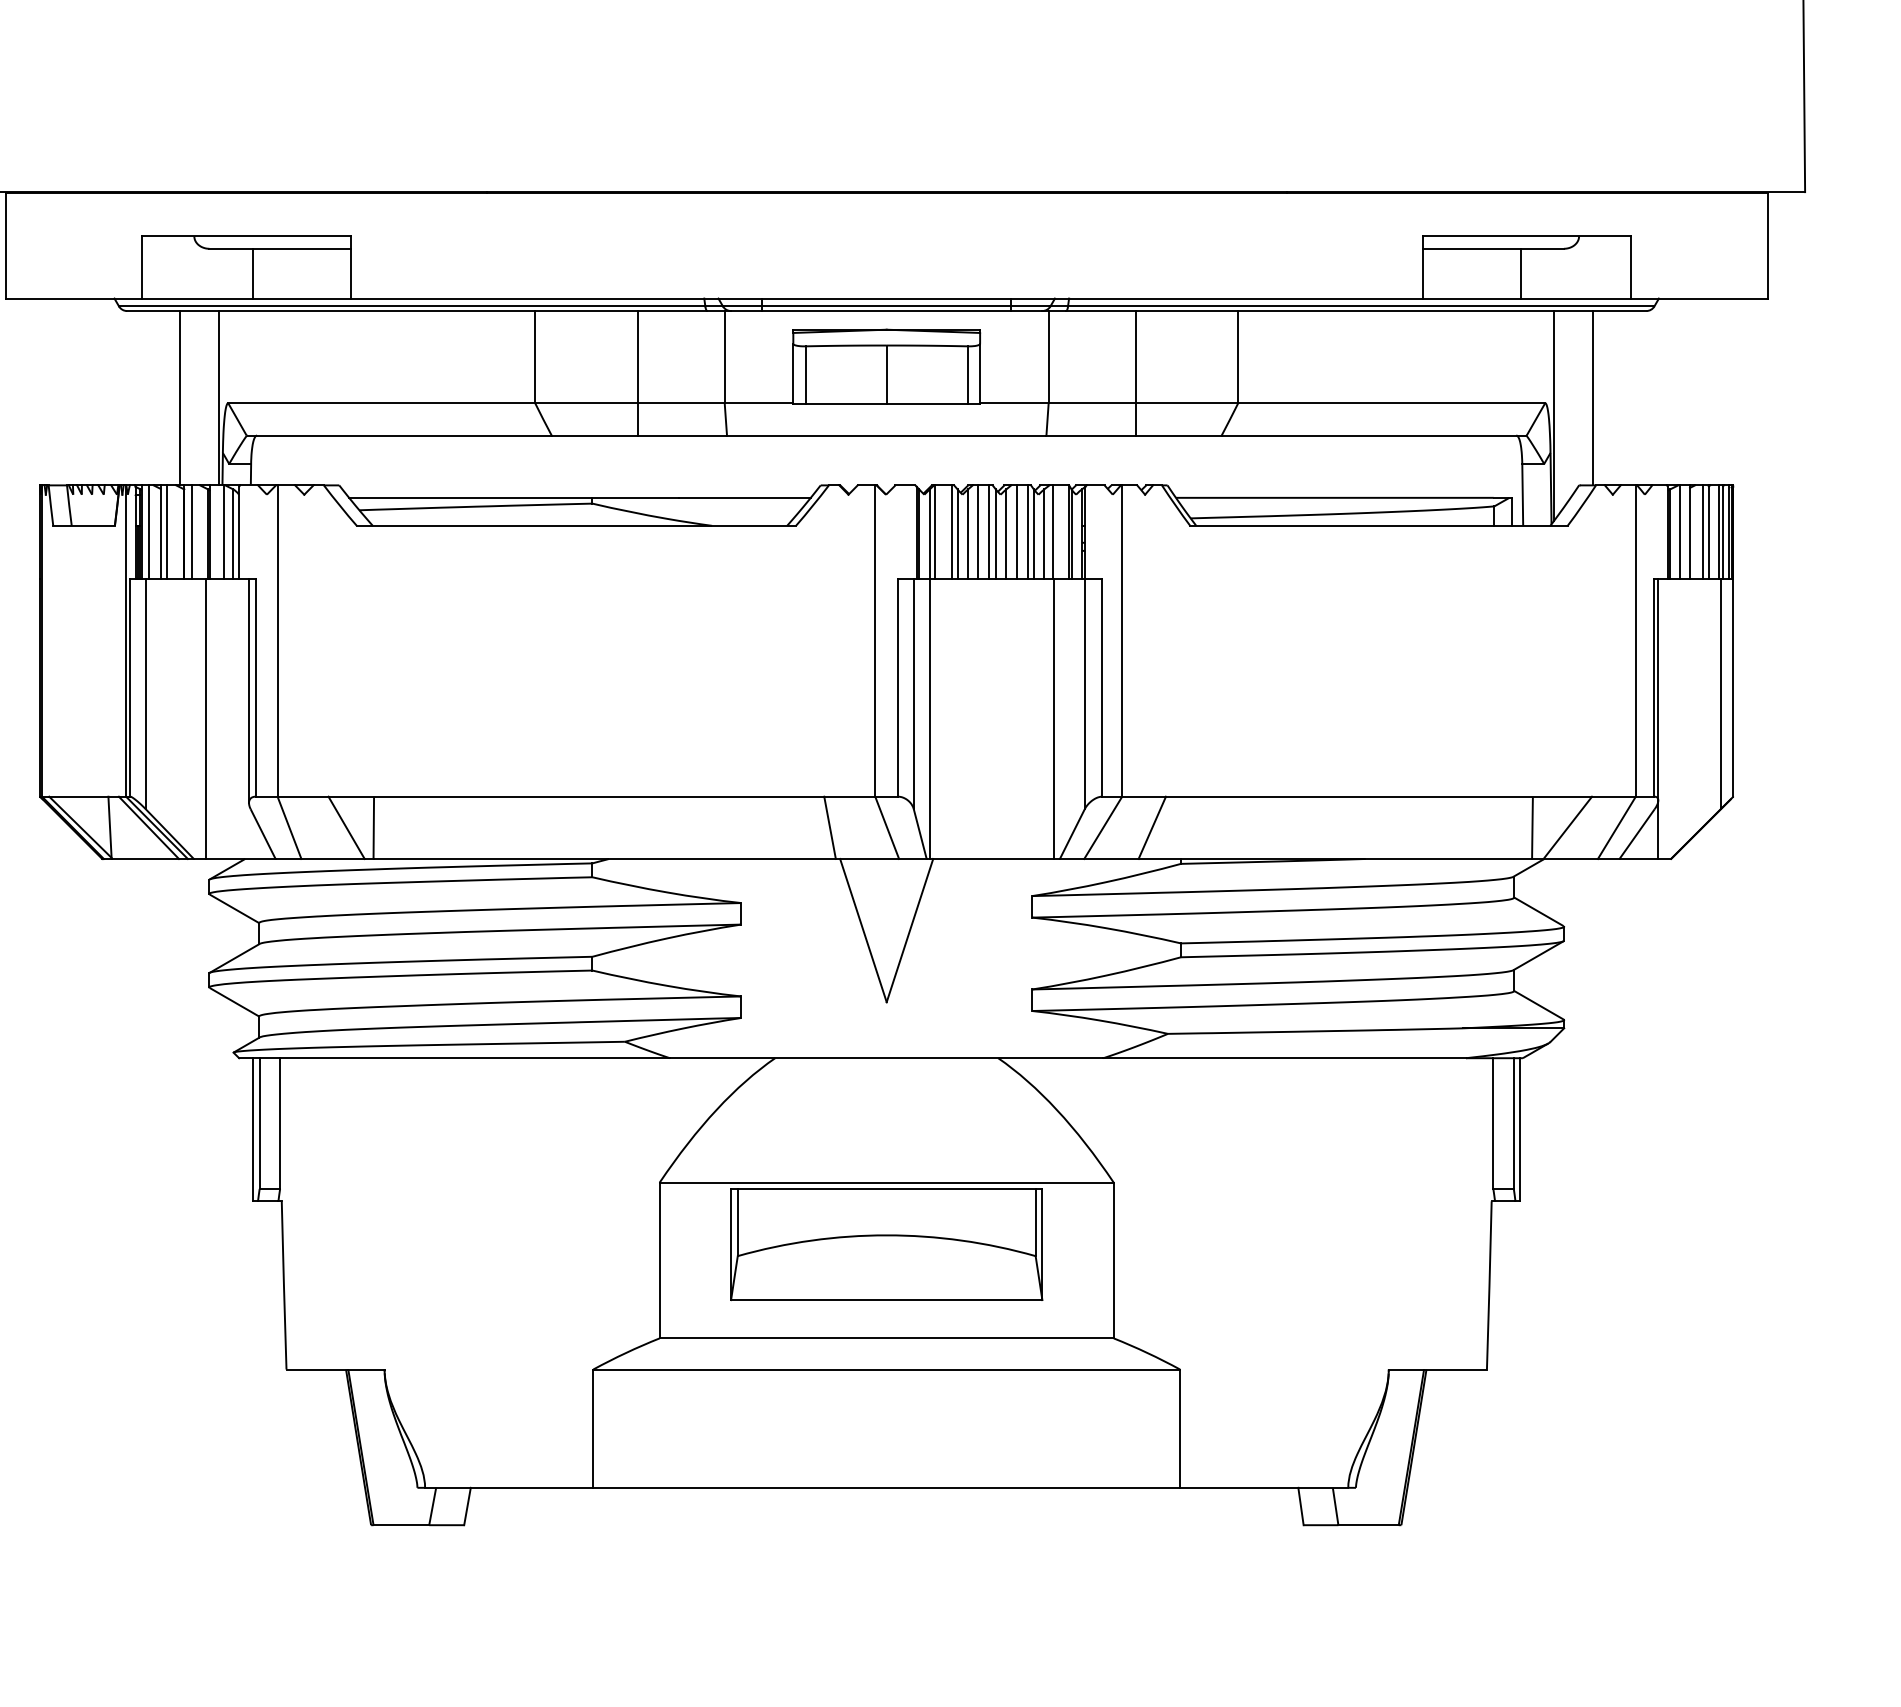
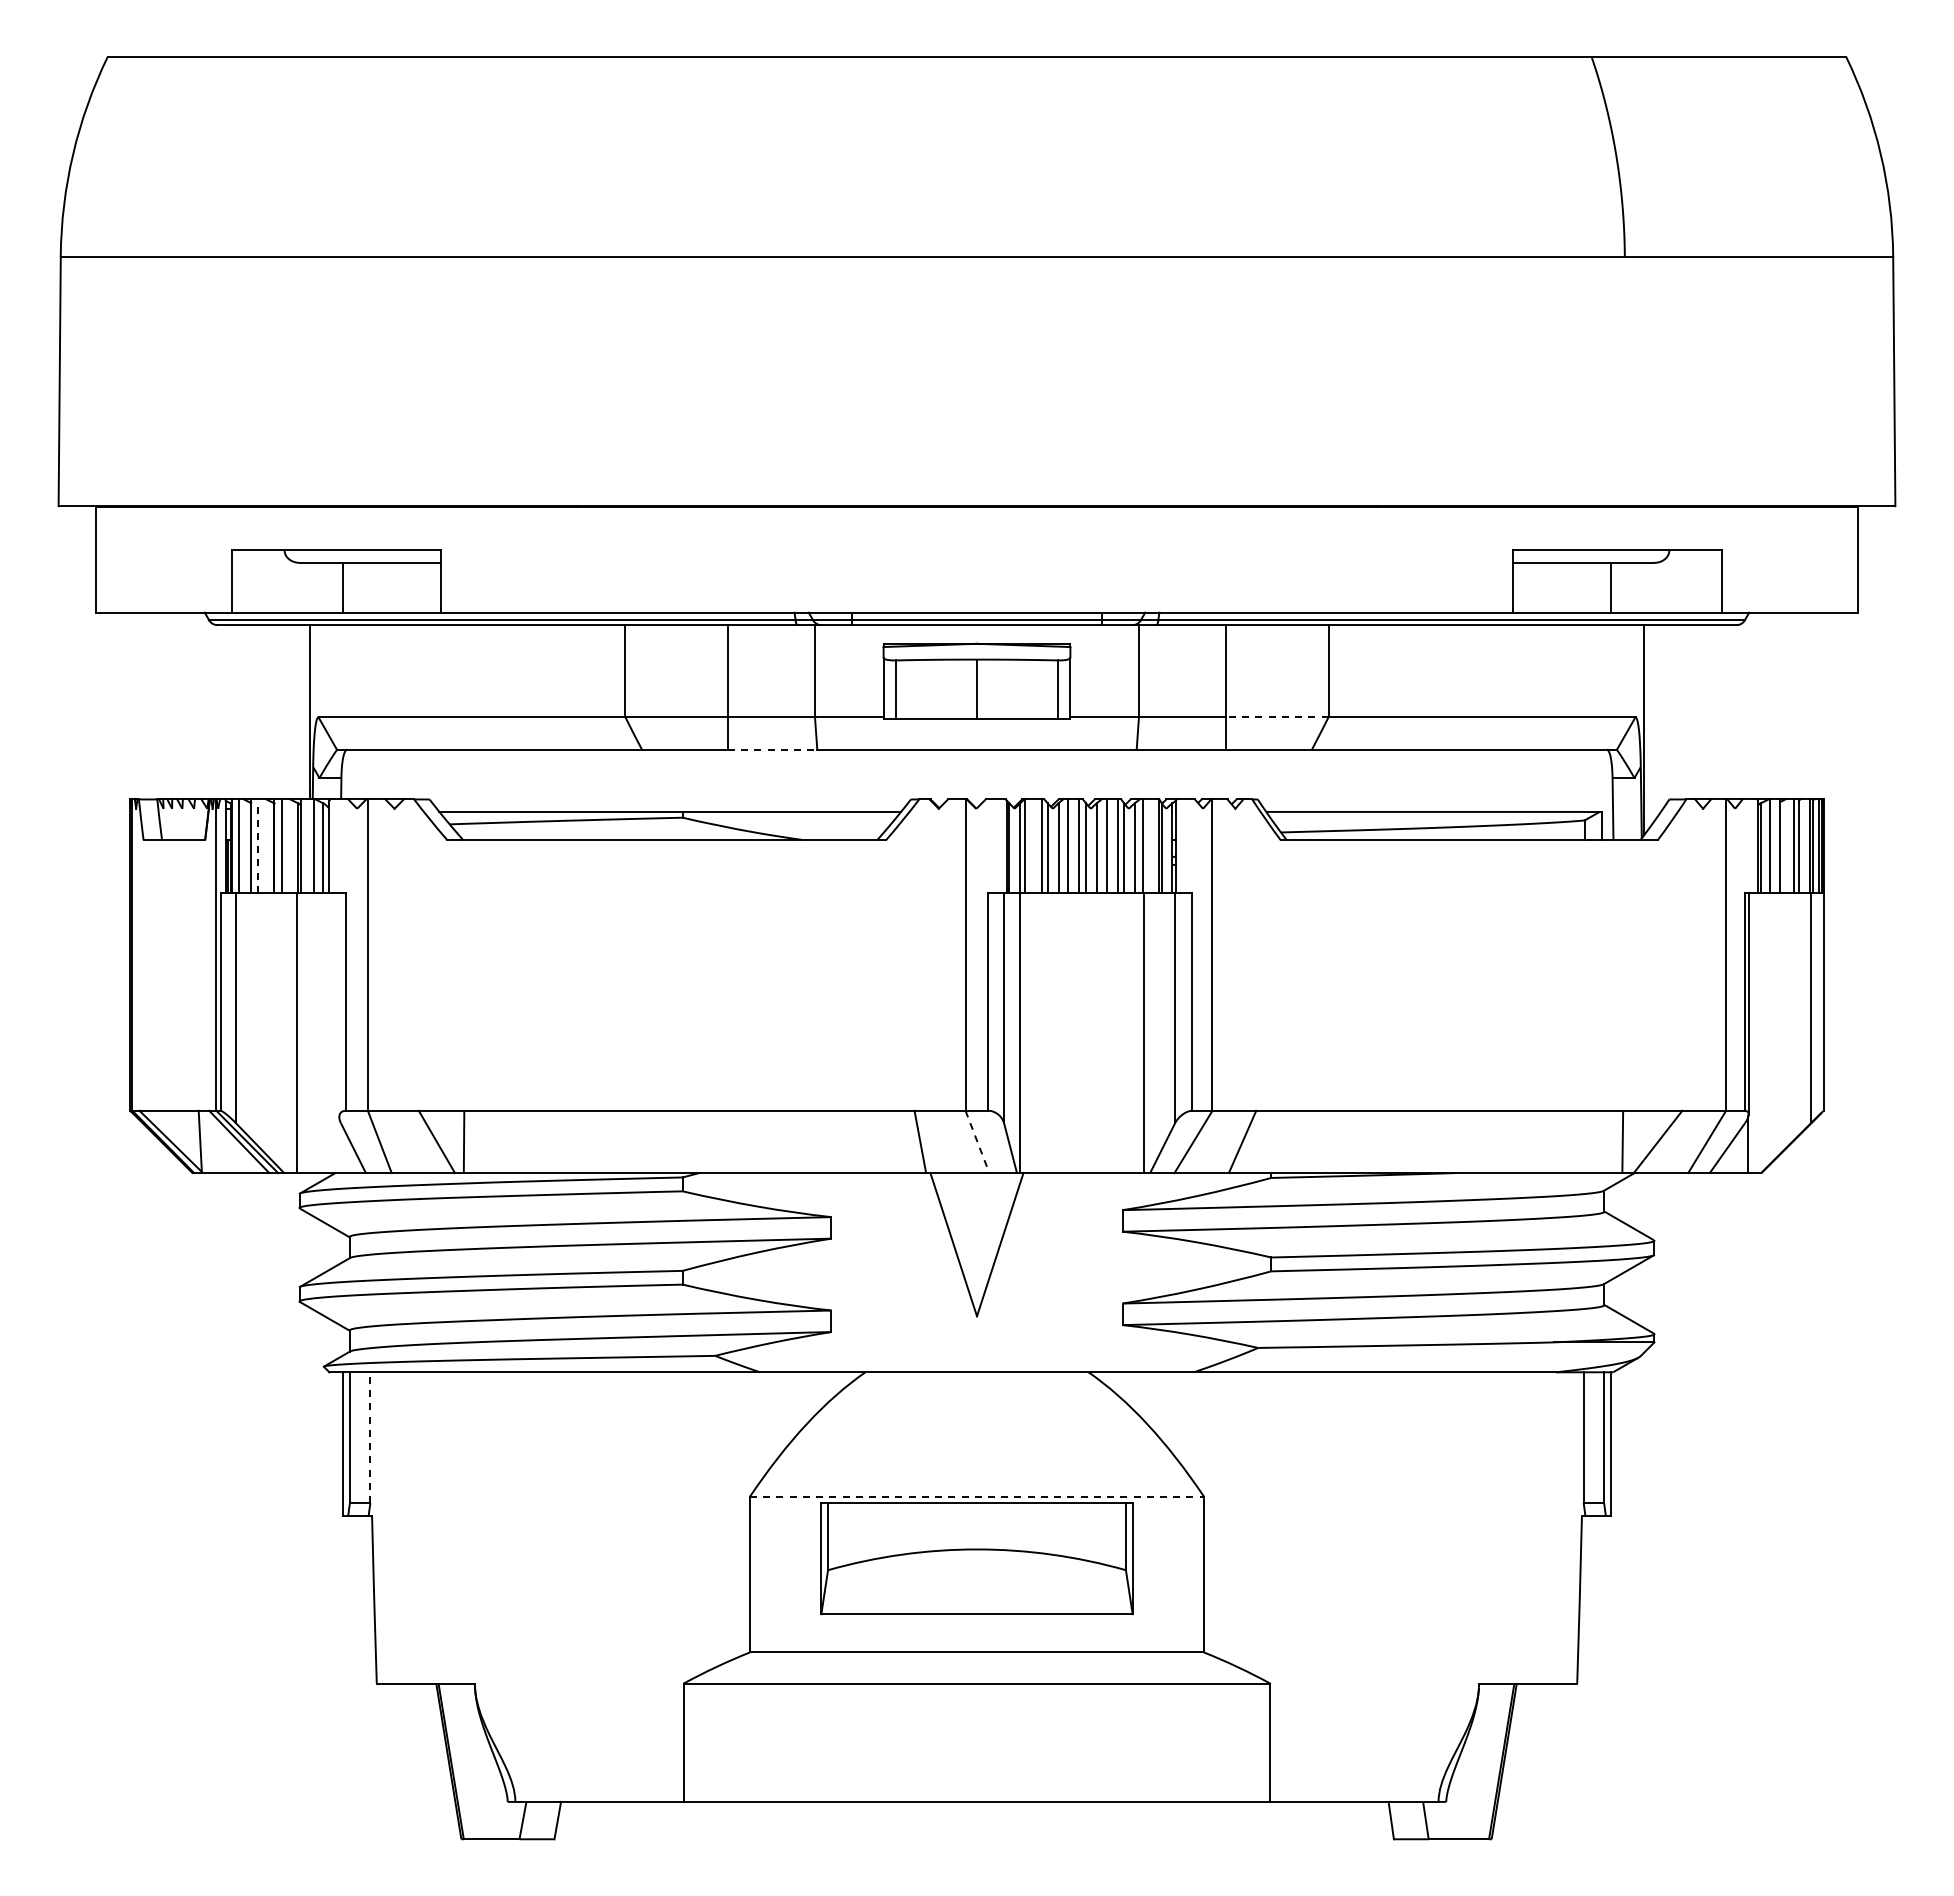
line: (180, 398) -> (270, 712), removed
line: (1593, 398) -> (1683, 712), removed
line: (1186, 403) -> (1276, 717), solid -> dashed
line: (682, 435) -> (772, 749), solid -> dashed
line: (167, 532) -> (257, 846), solid -> dashed
line: (249, 690) -> (339, 1004), removed
line: (887, 828) -> (977, 1142), solid -> dashed
line: (280, 1123) -> (370, 1437), solid -> dashed
line: (887, 1182) -> (977, 1496), solid -> dashed

